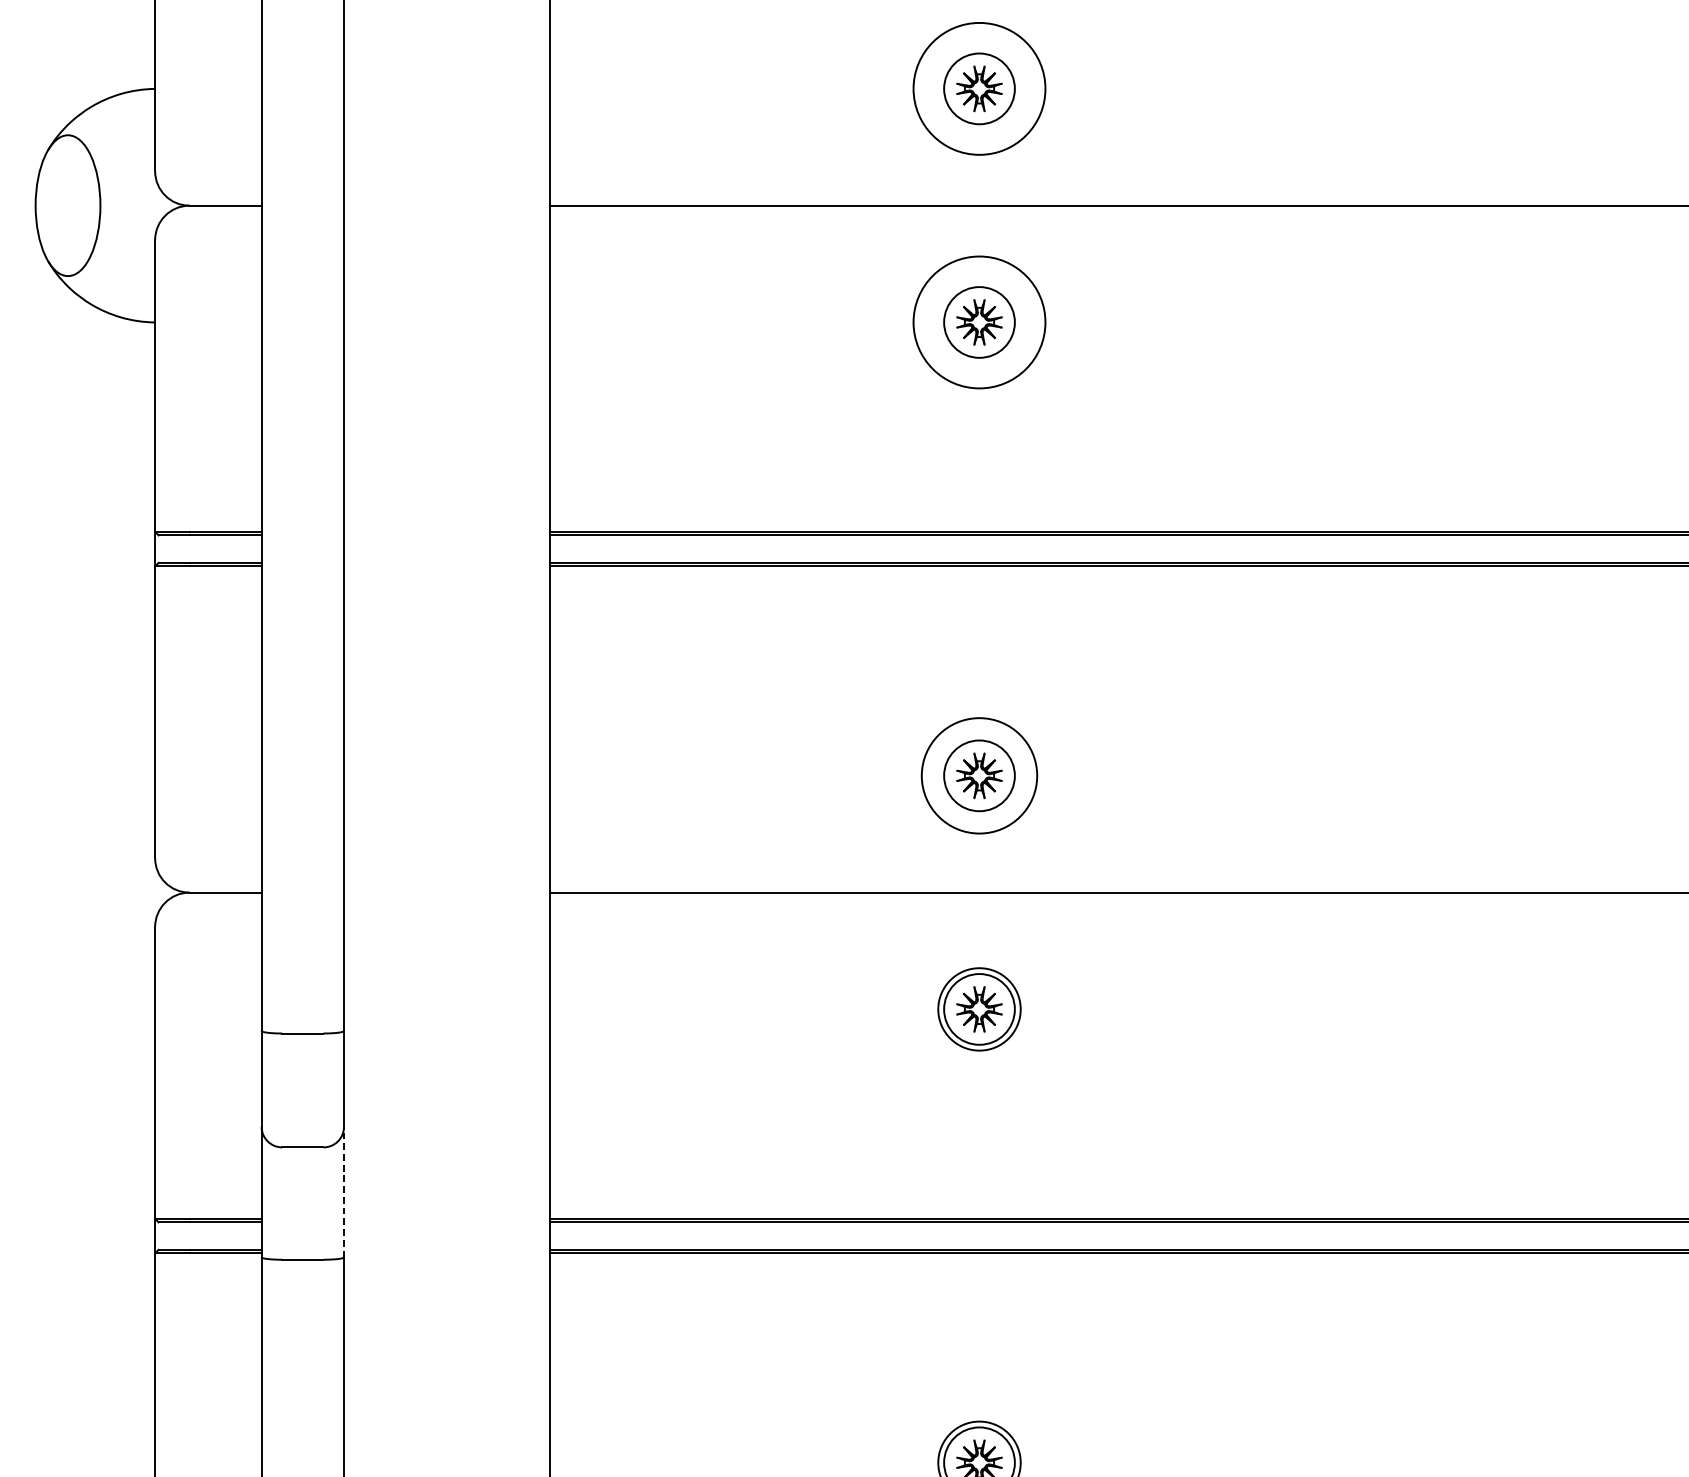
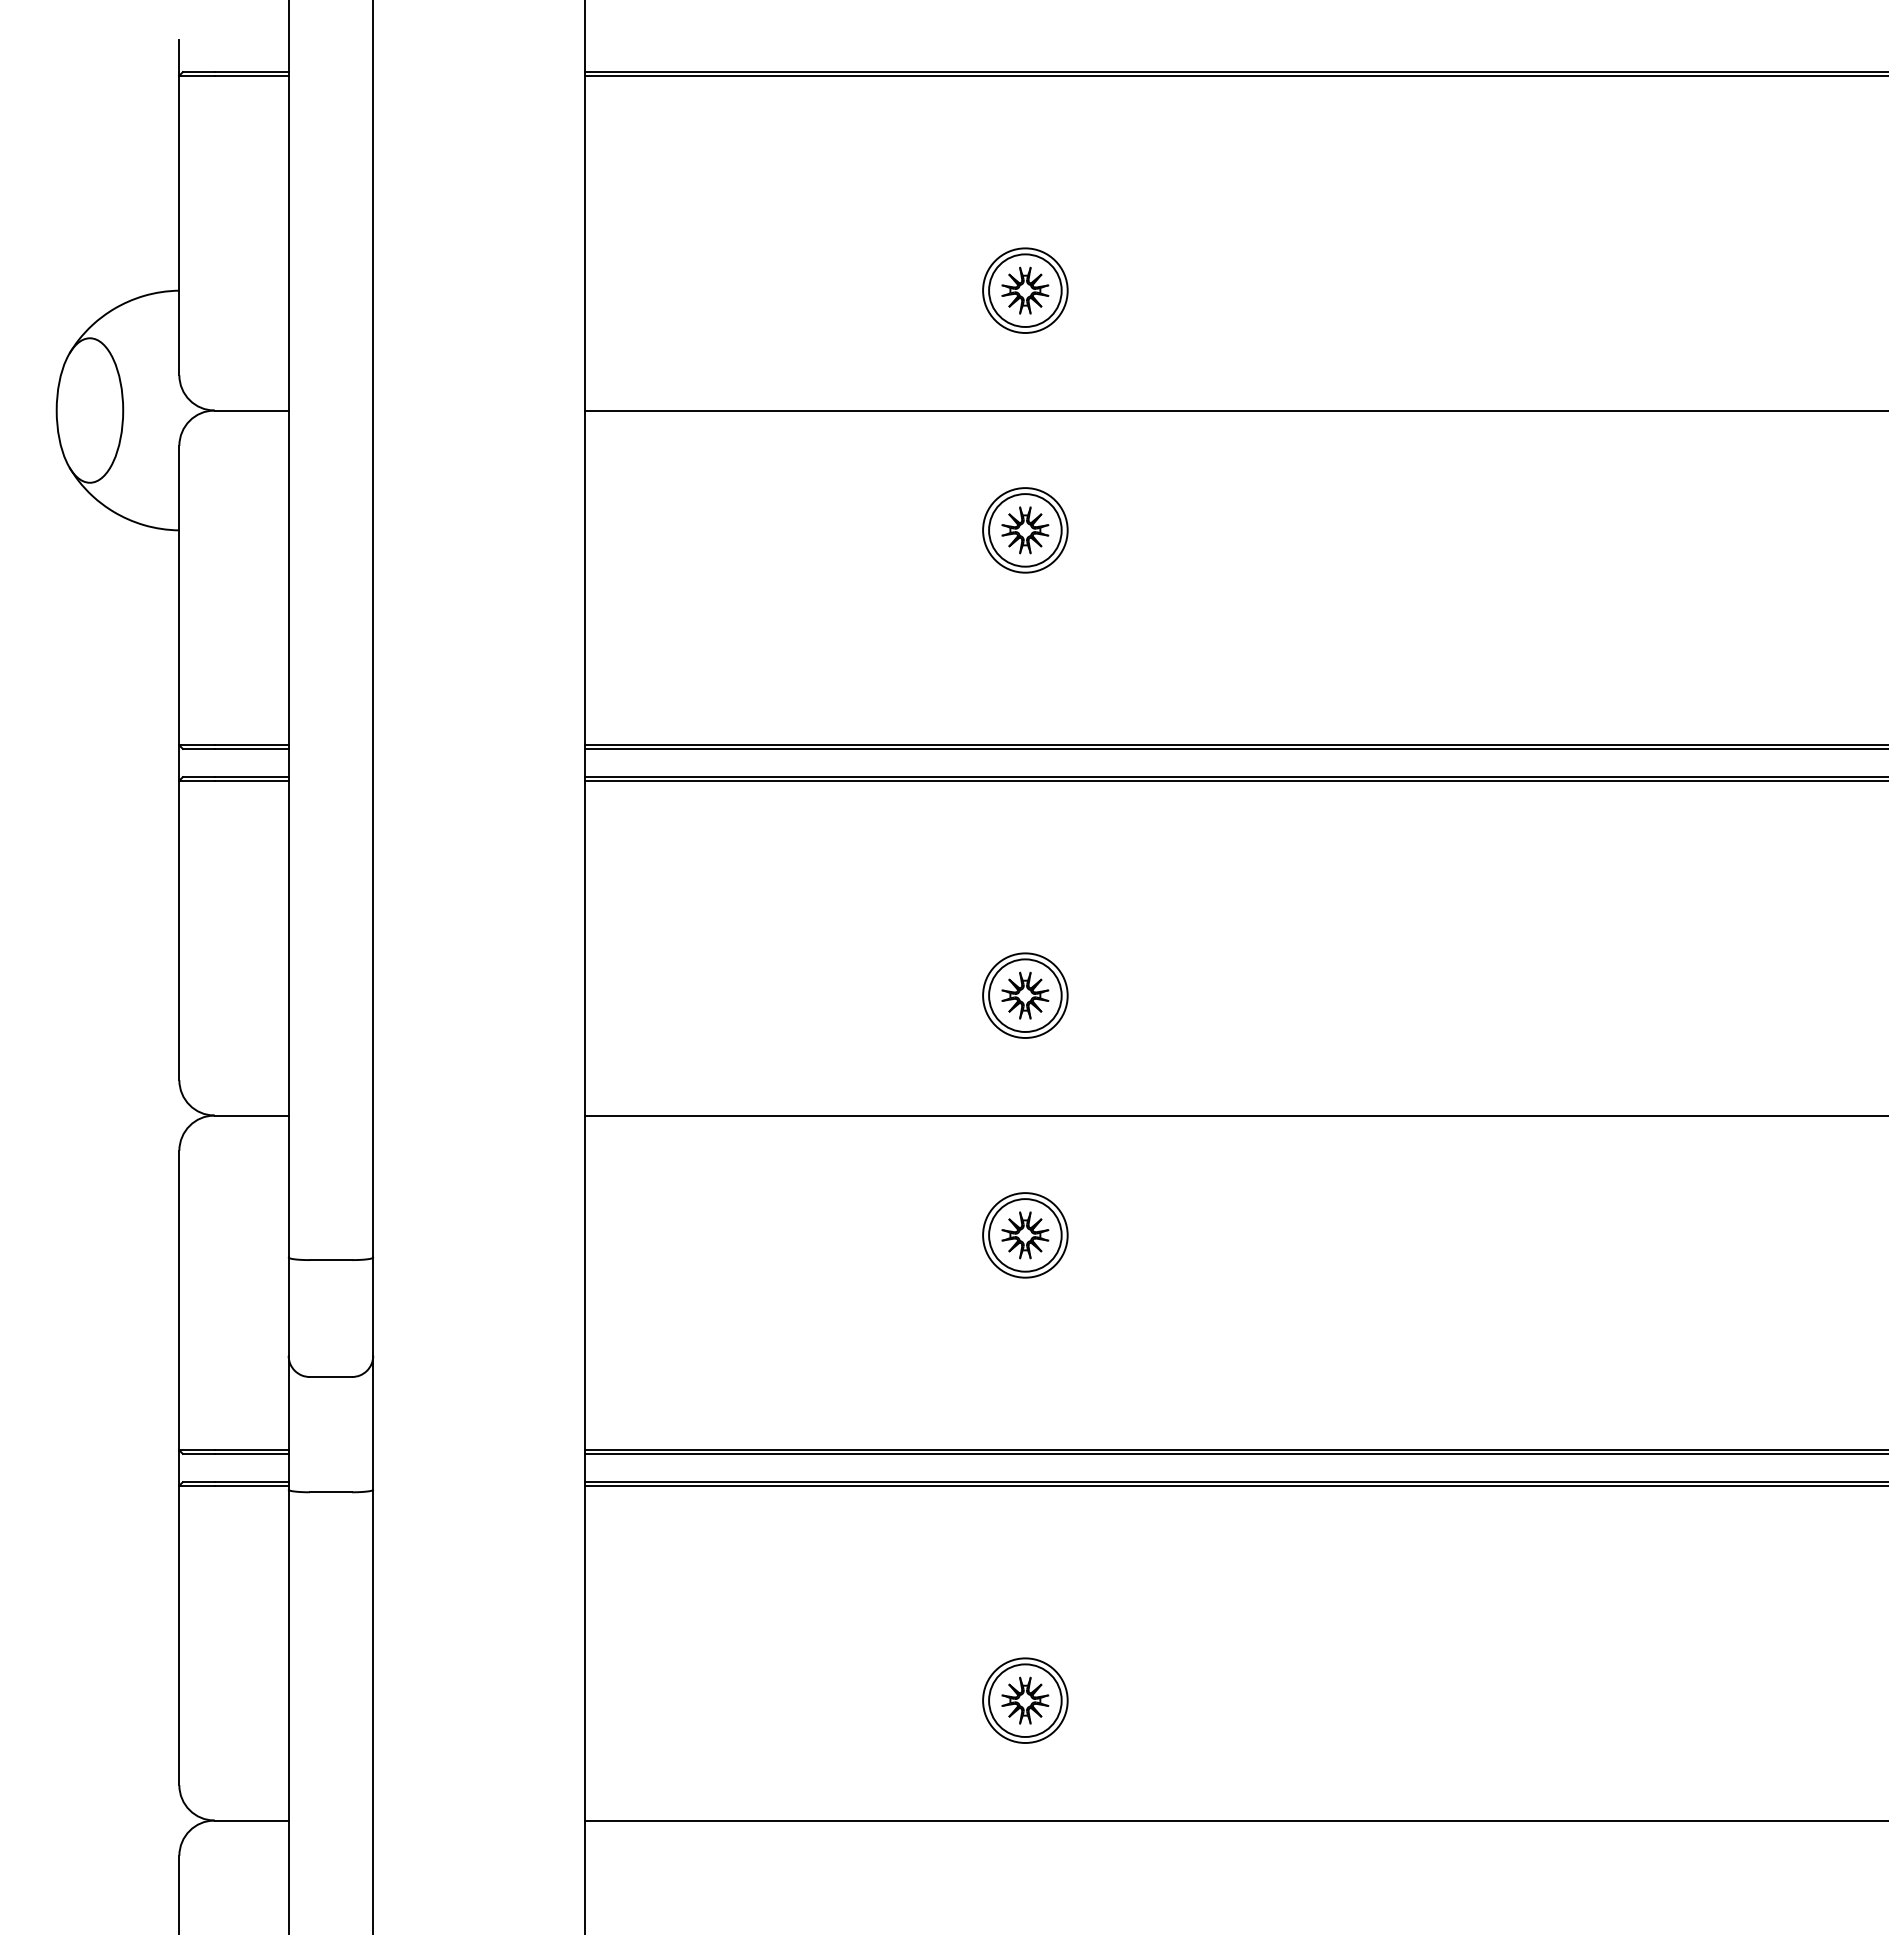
circle: (979, 88) -> (1025, 290), size x0.62
circle: (979, 322) -> (1025, 530), size x0.62
circle: (979, 775) -> (1025, 995), size x0.71
line: (344, 1191) -> (373, 1422), dashed -> solid

